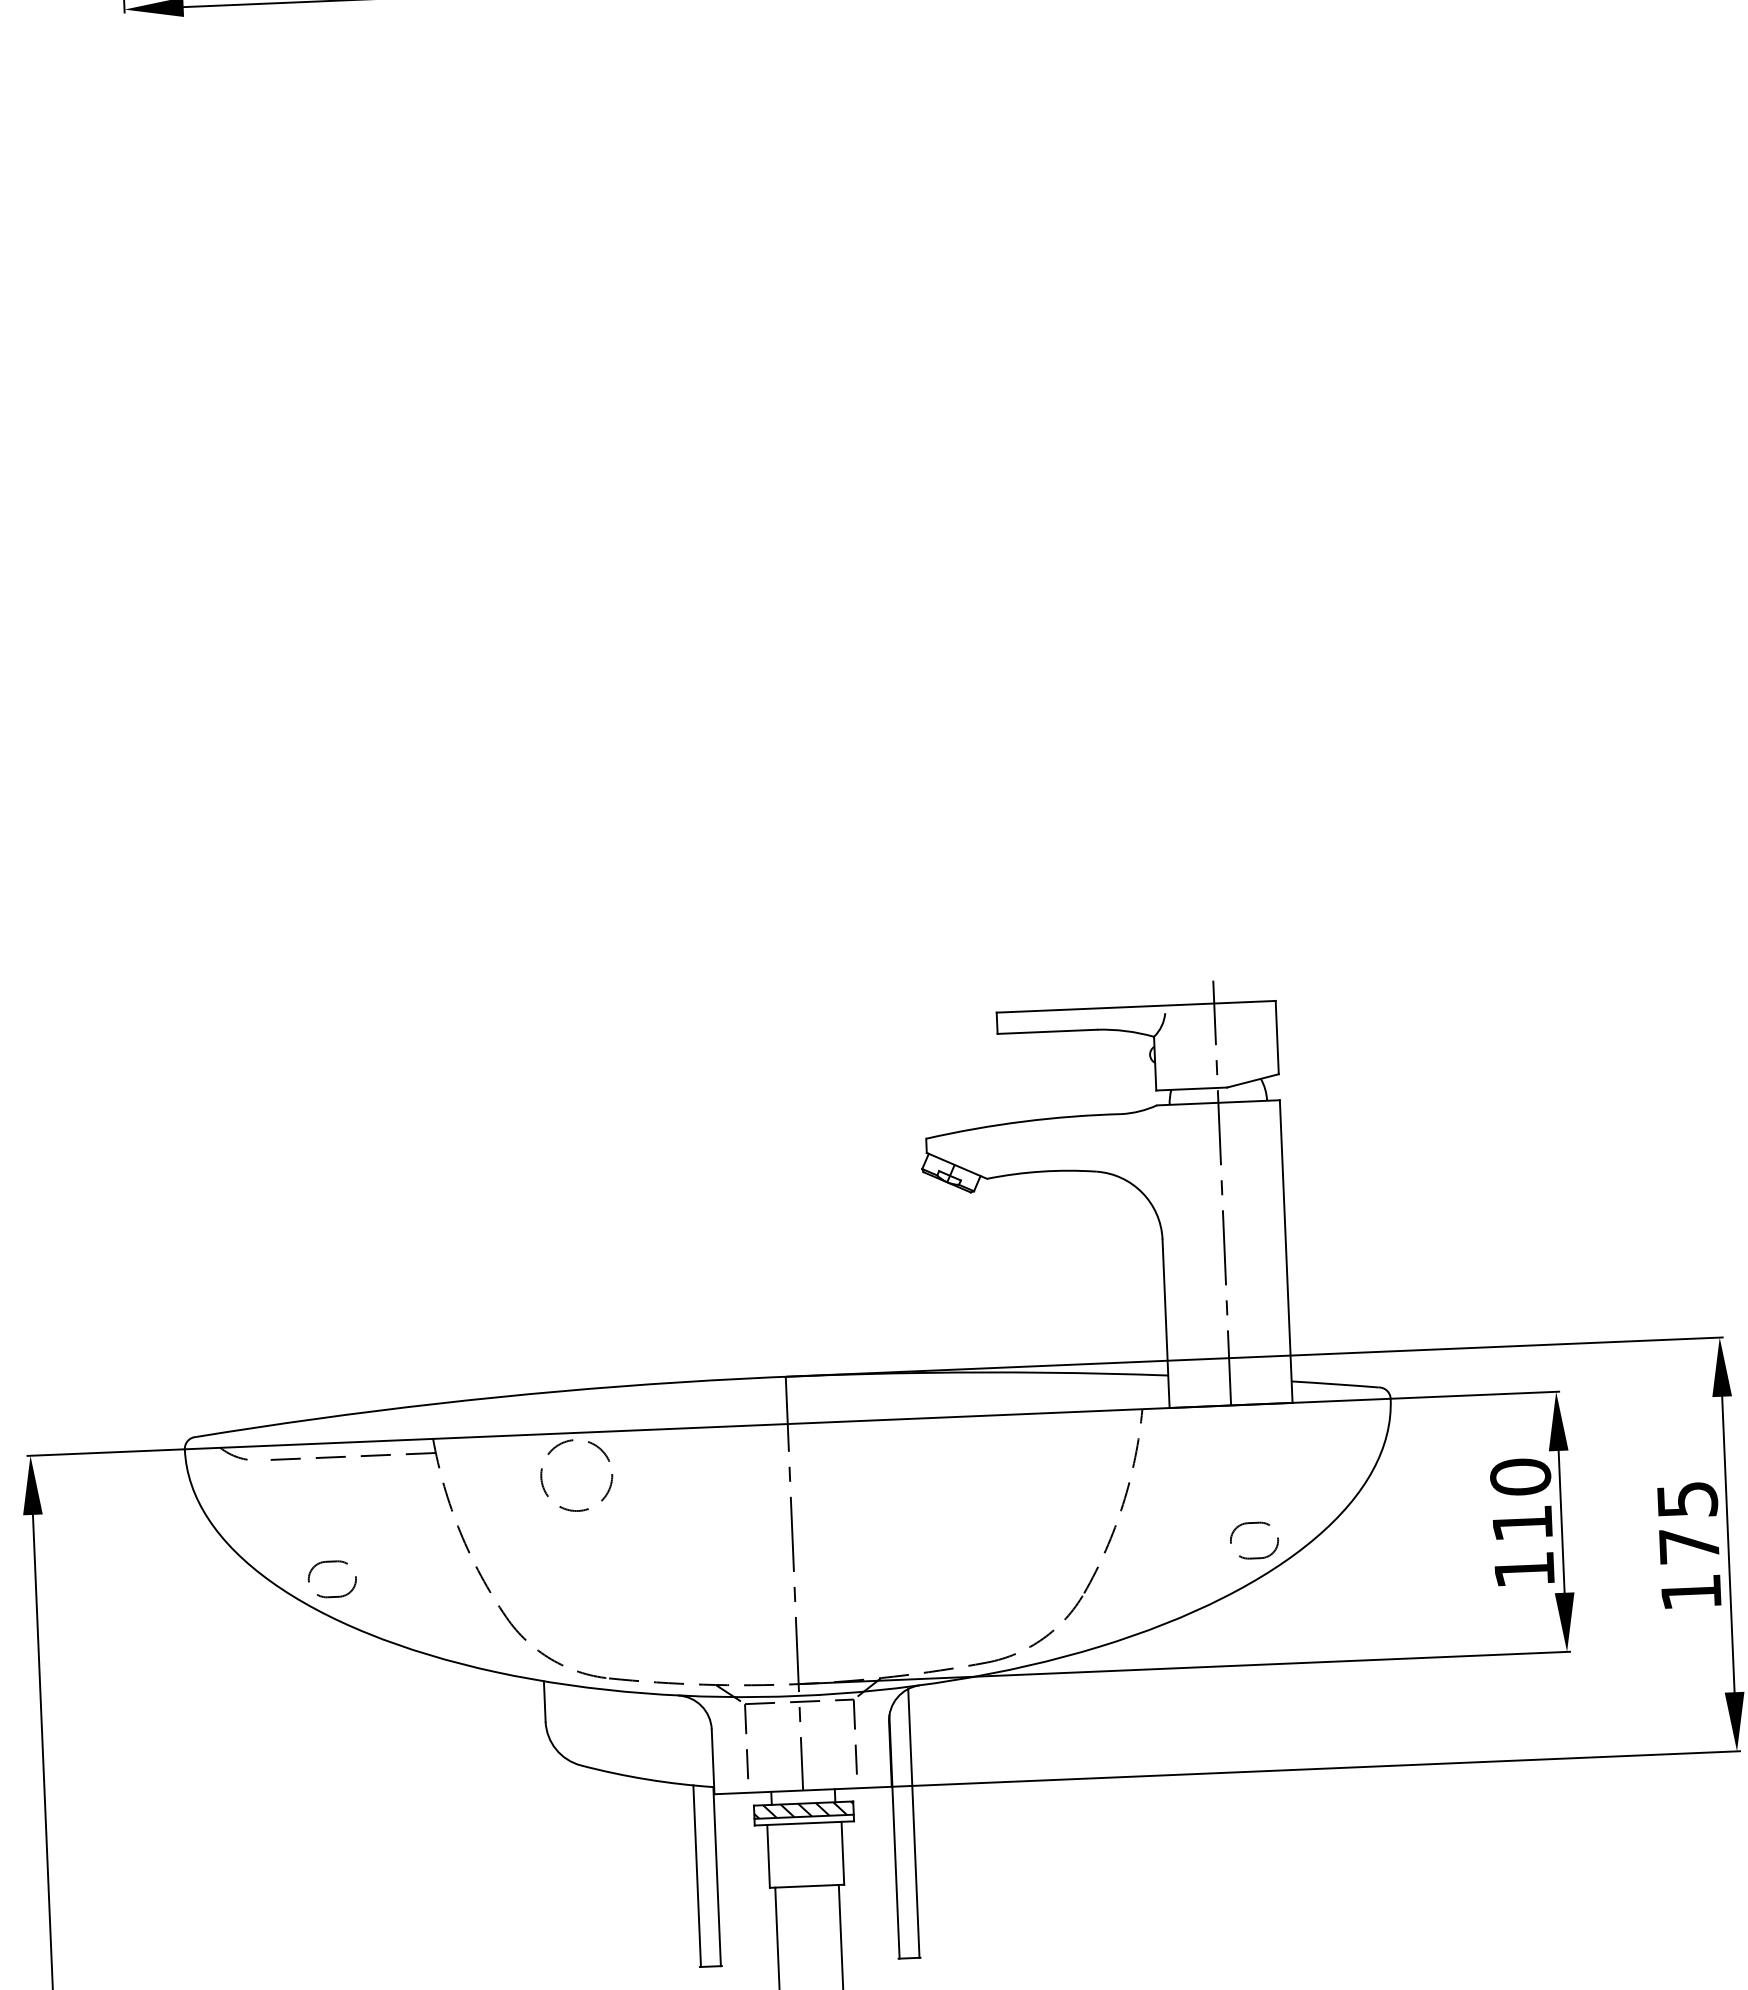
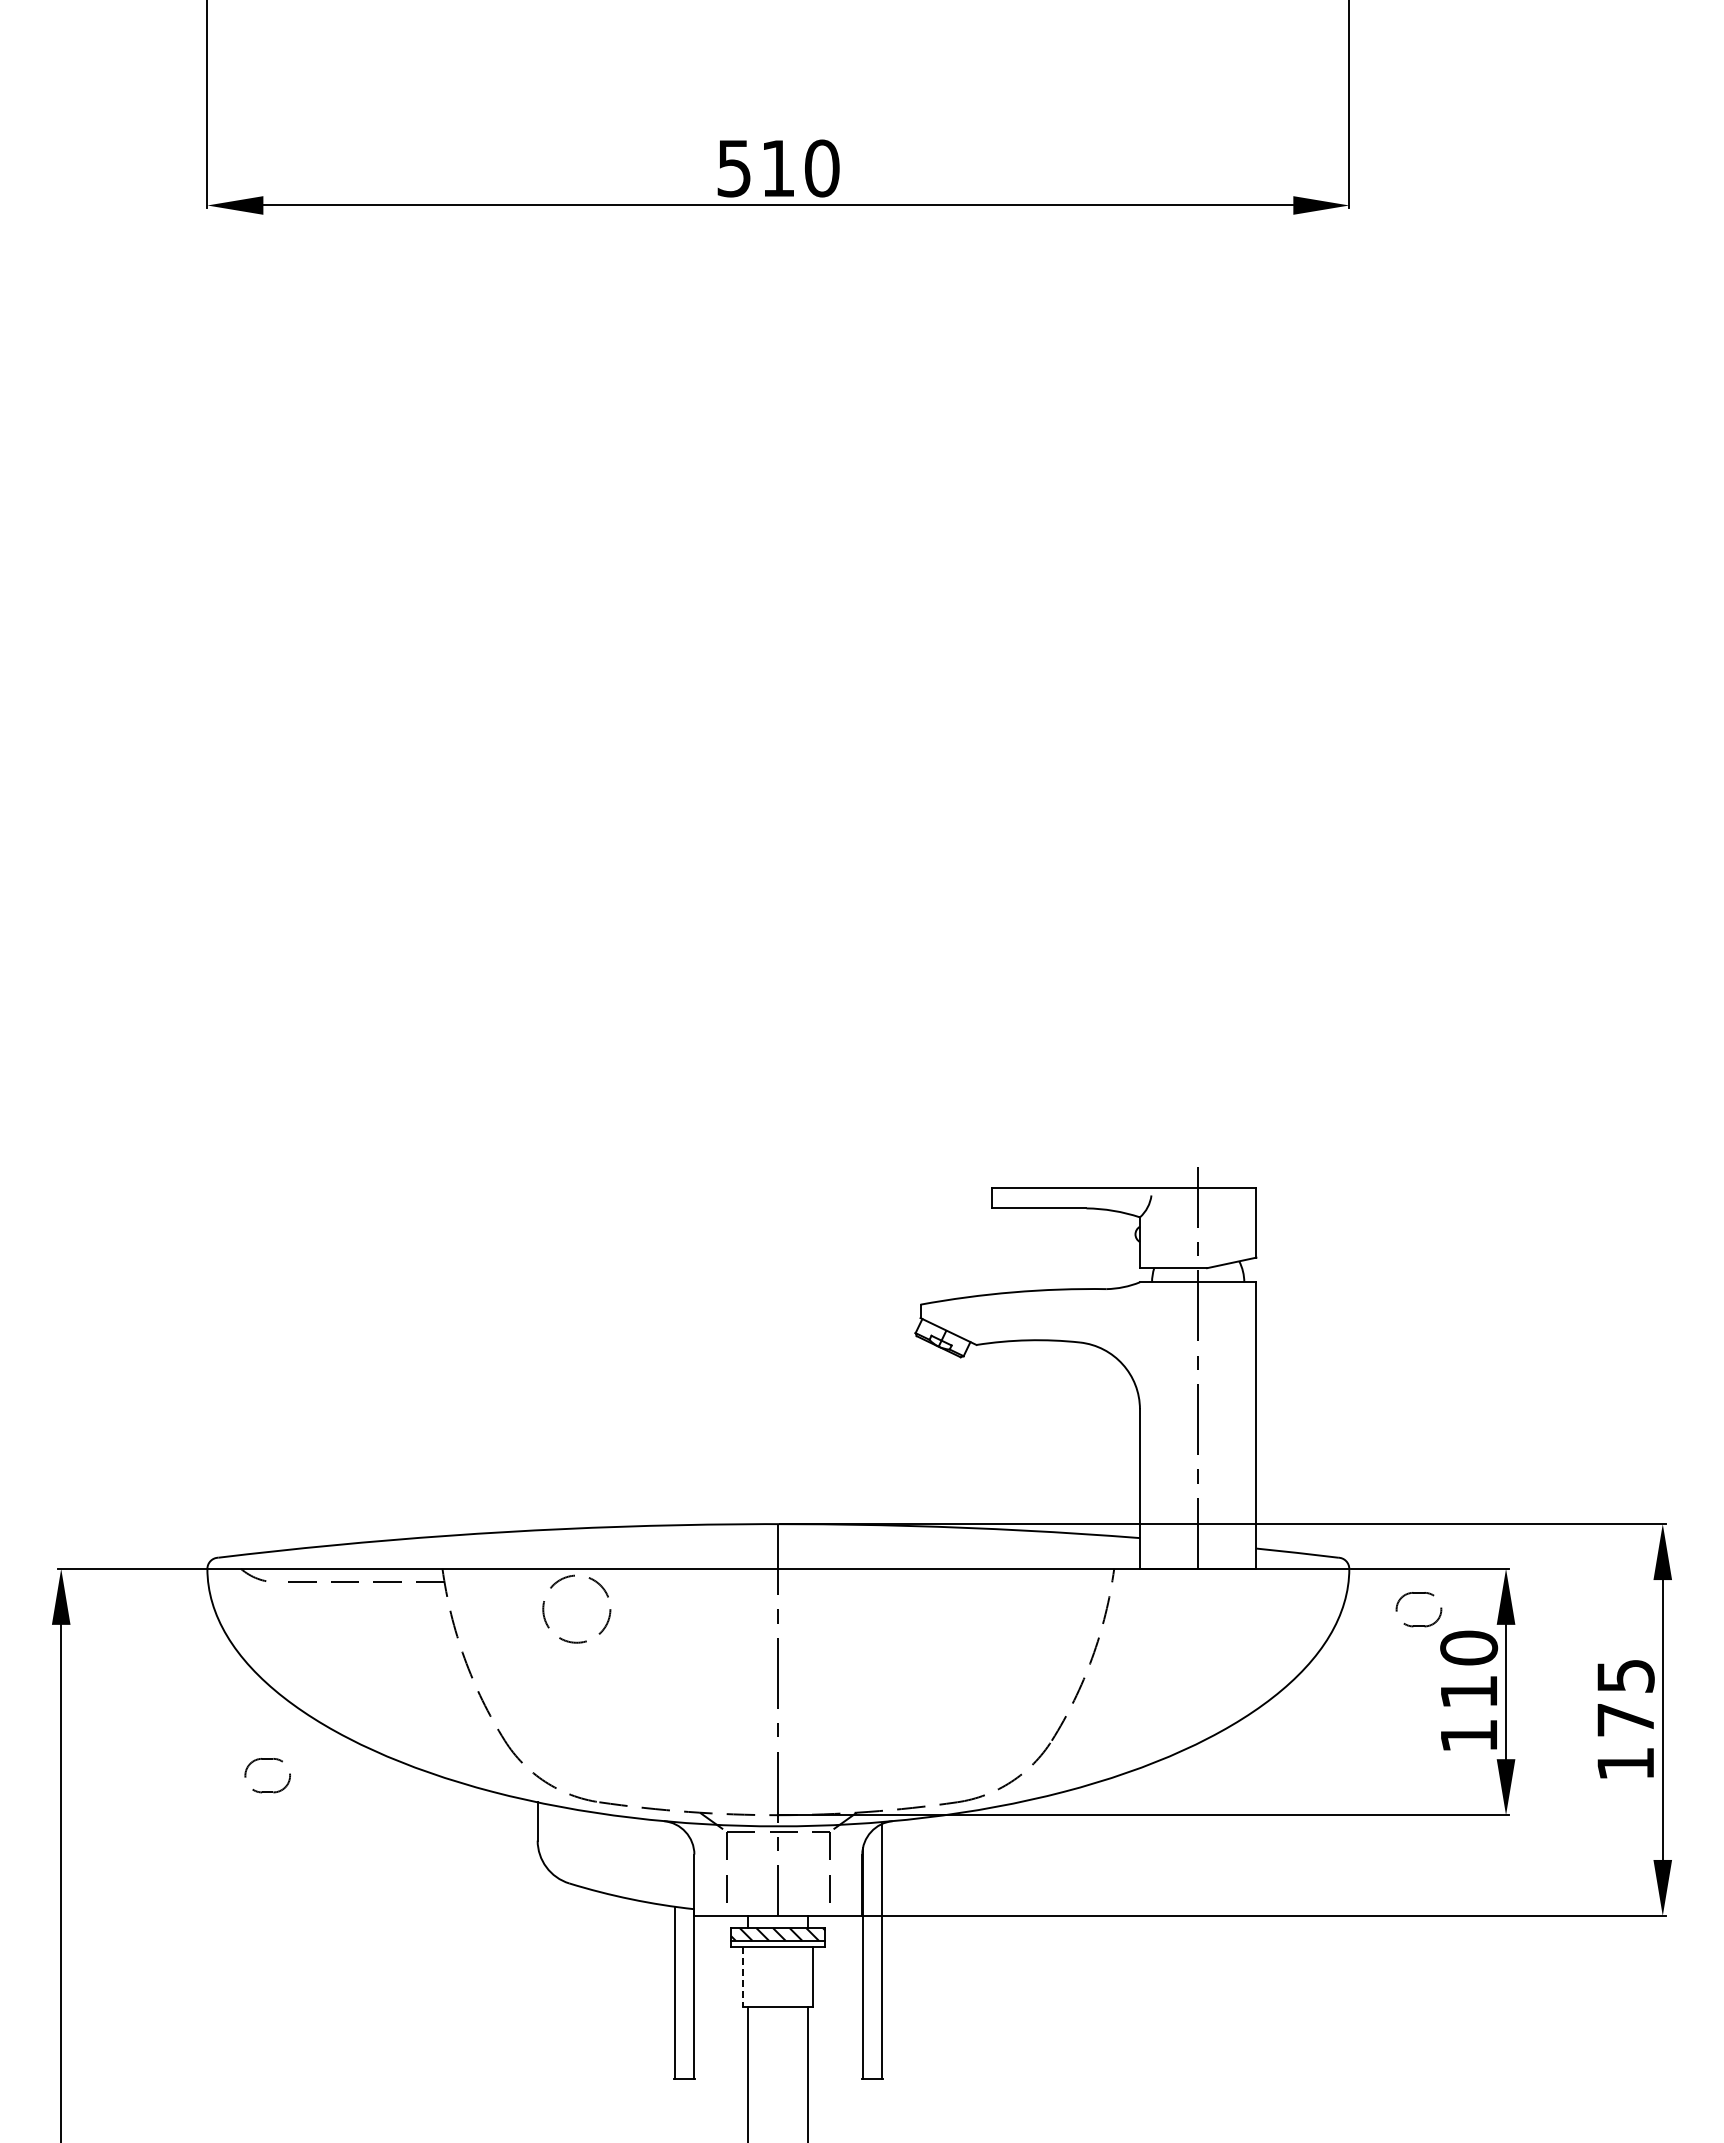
part: (1253, 1523) -> (1418, 1593), moved
part: (331, 1562) -> (267, 1759), moved
line: (768, 1856) -> (743, 1976), solid -> dashed

